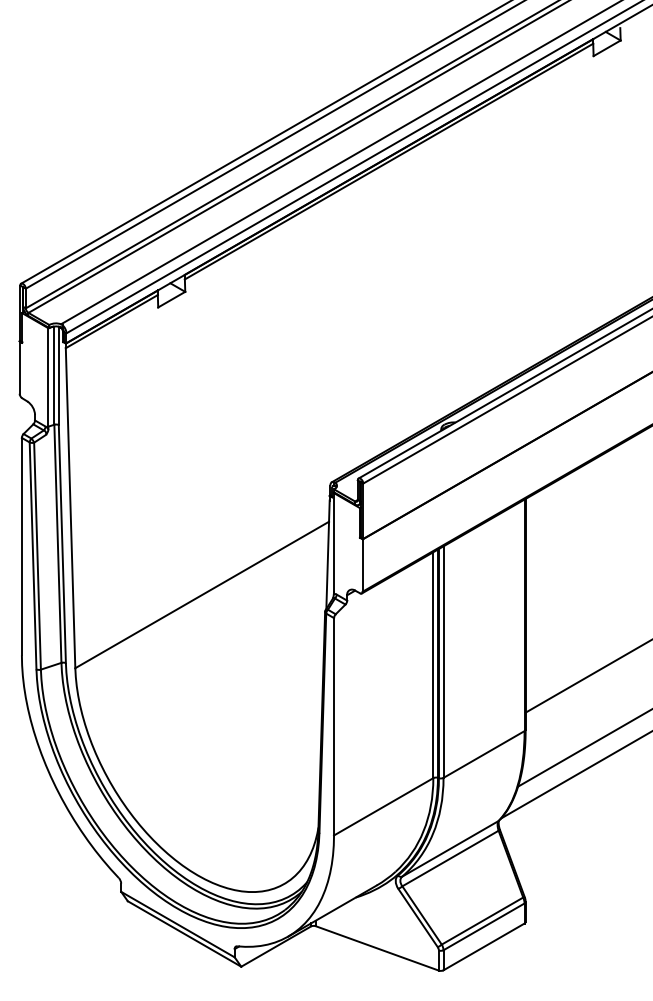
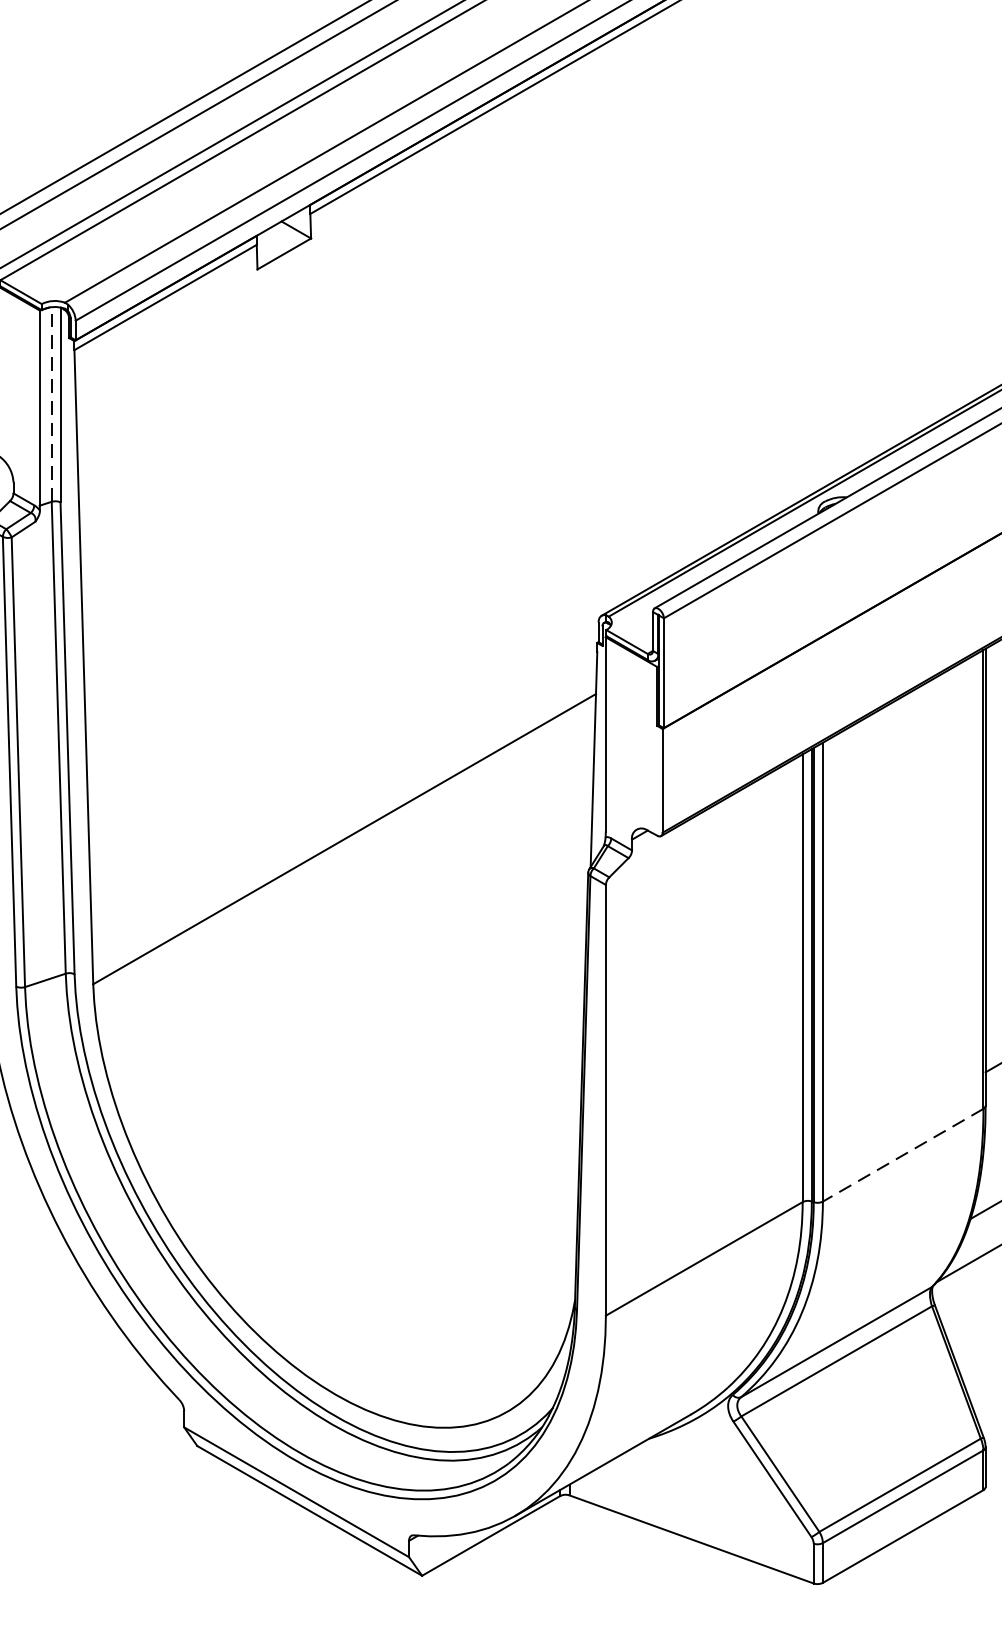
line: (54, 375) -> (51, 404), solid -> dashed
line: (484, 754) -> (904, 1155), solid -> dashed

